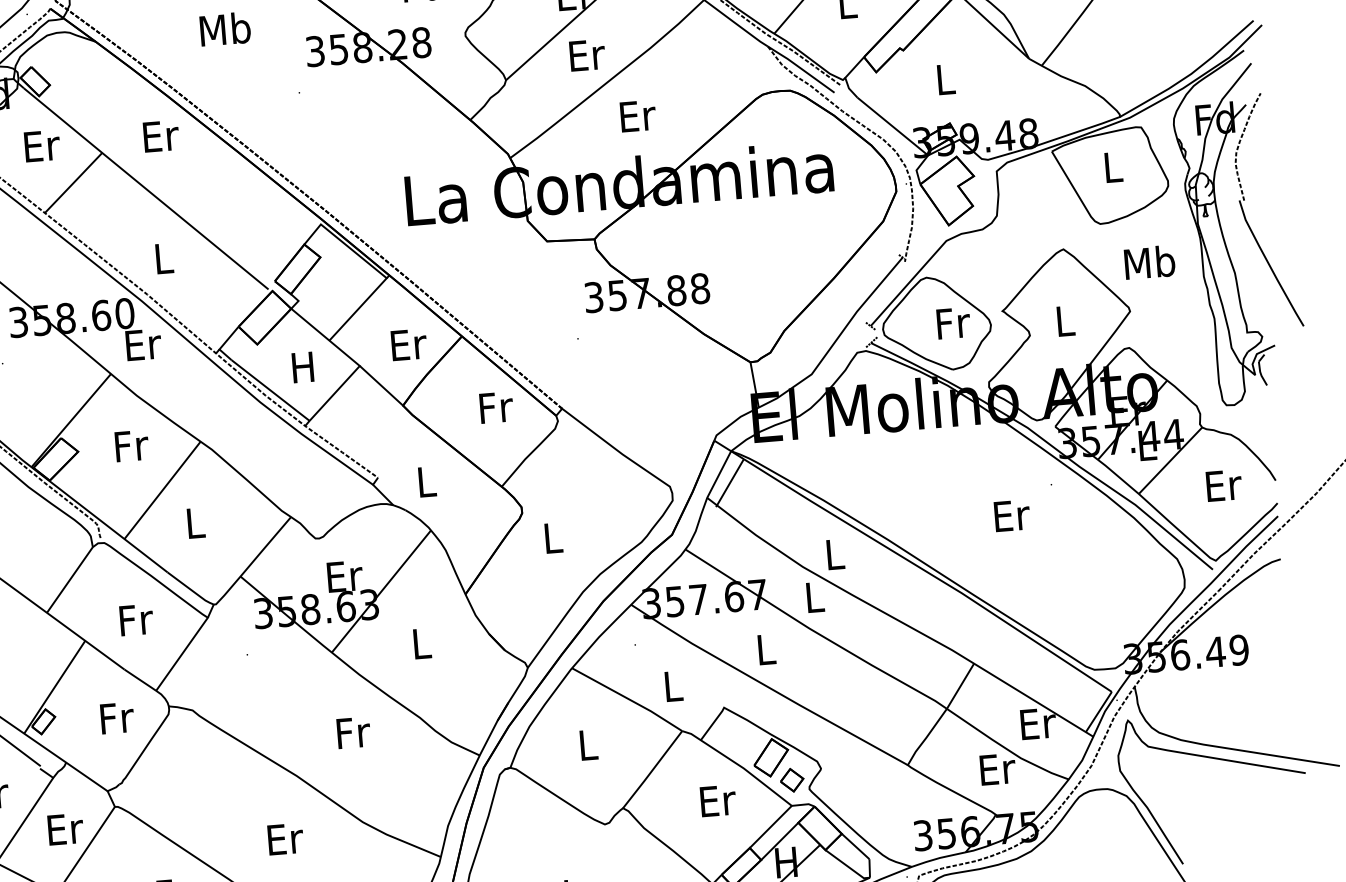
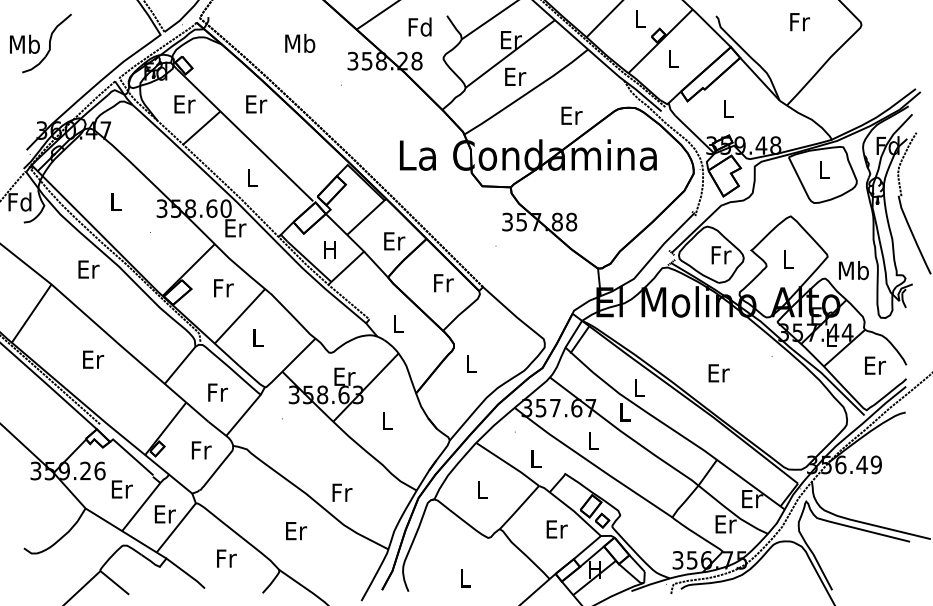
text: (637, 115) -> (571, 115), moved
text: (1149, 262) -> (853, 270), moved
text: (1011, 516) -> (718, 373), moved
text: (353, 732) -> (342, 492), moved

